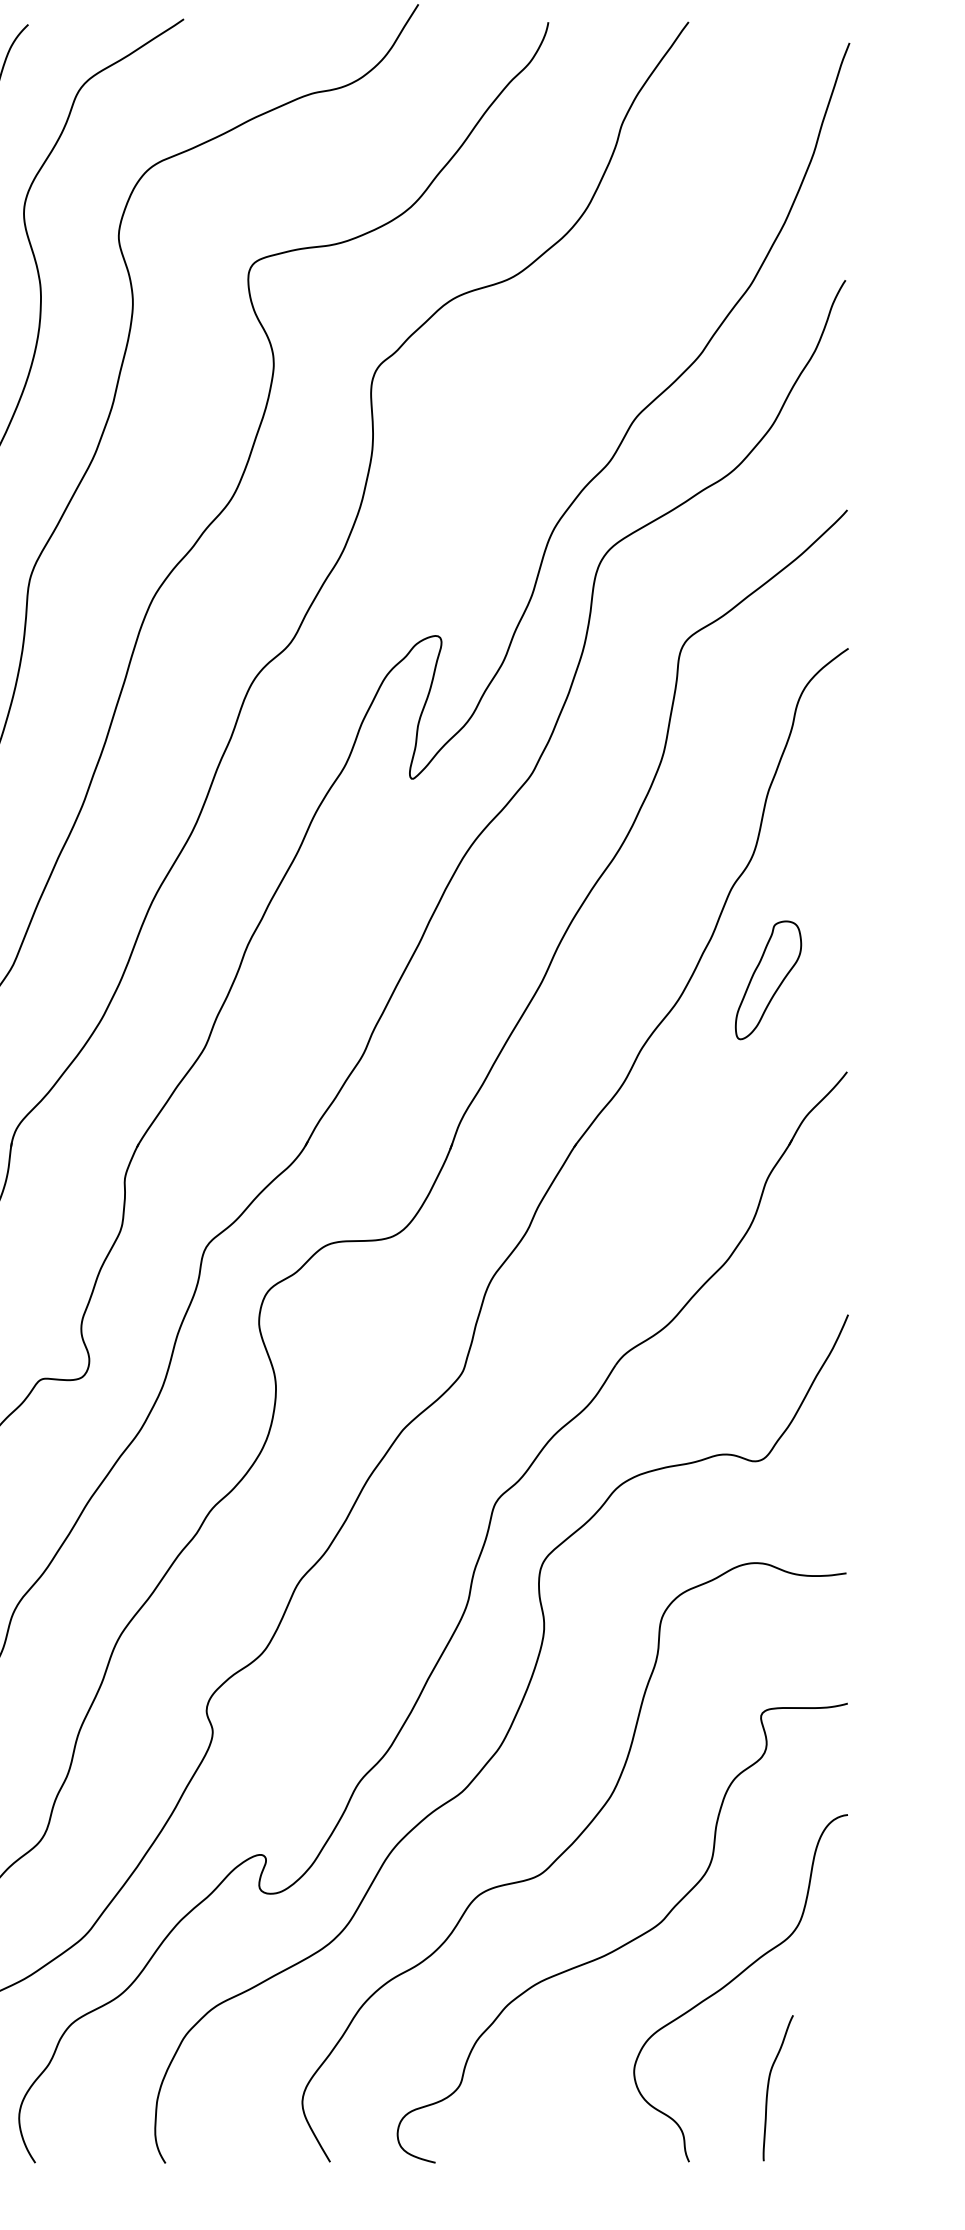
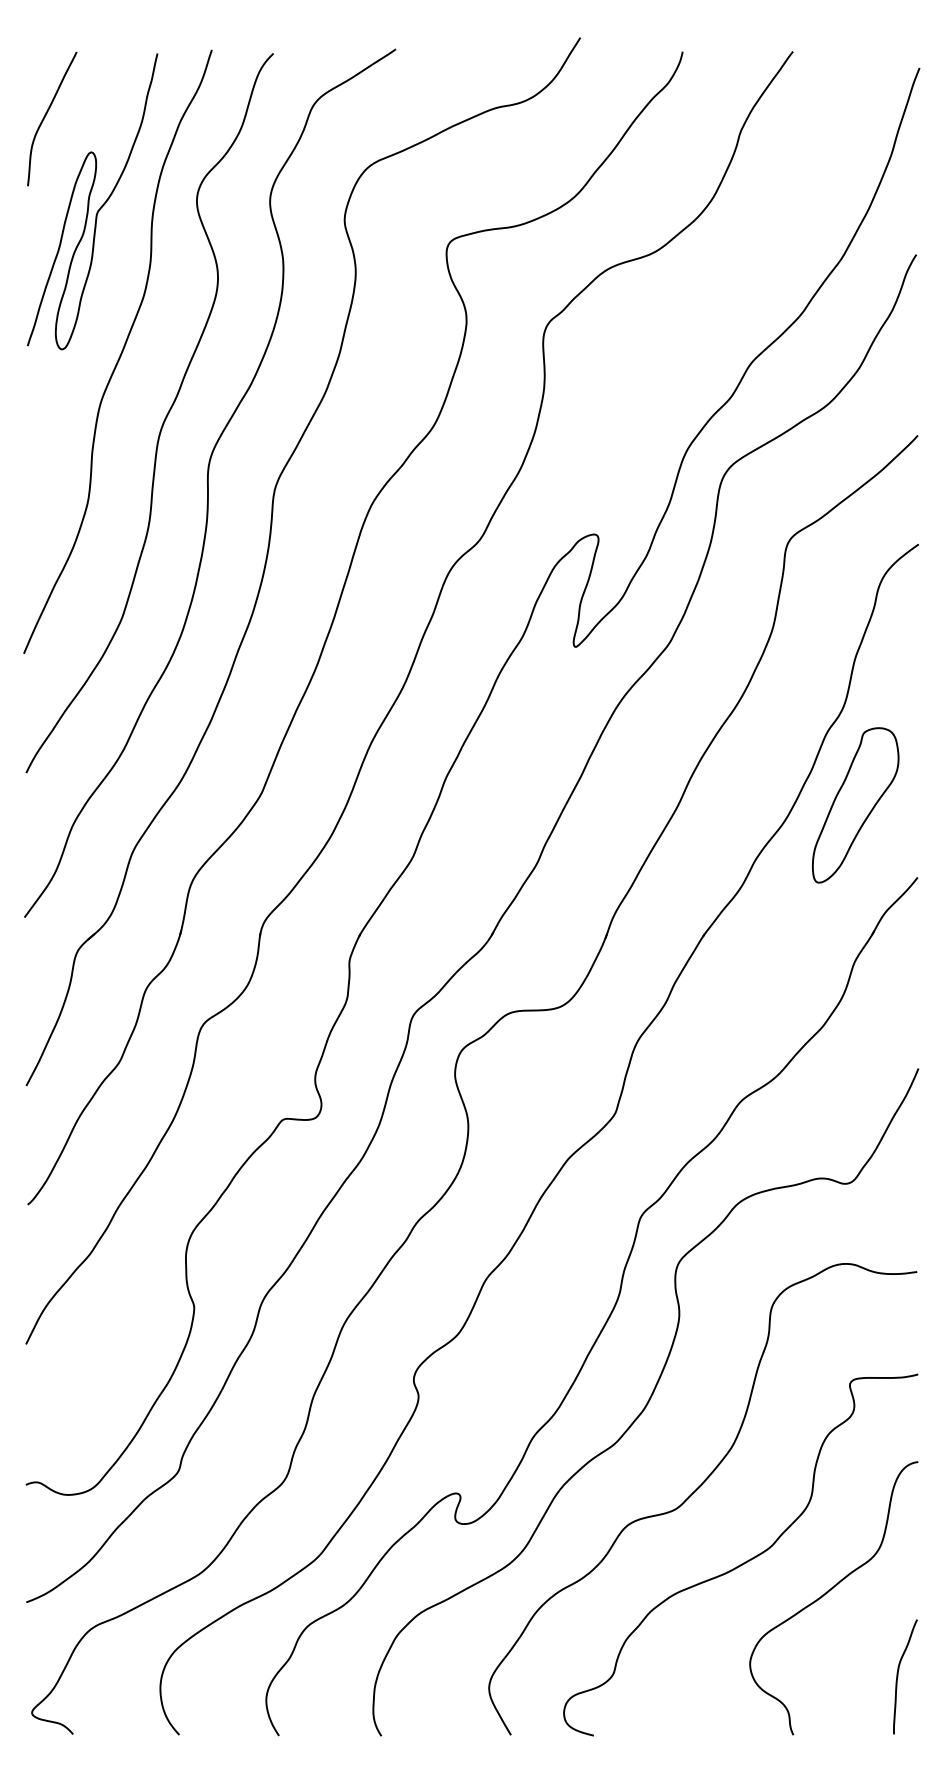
part: (768, 980) -> (855, 805), size x1.67
curve: (769, 2087) -> (898, 1676), moved

